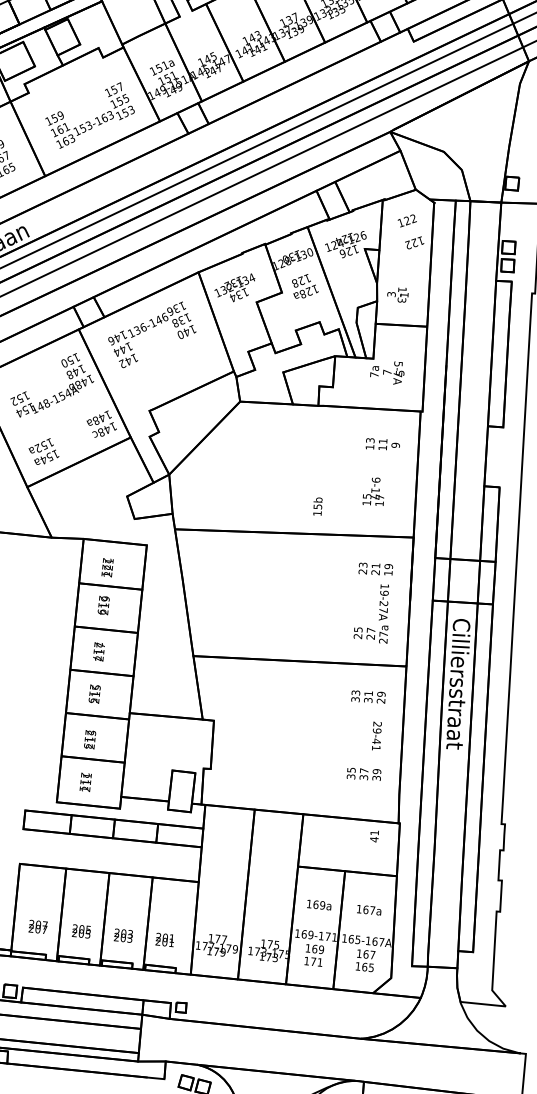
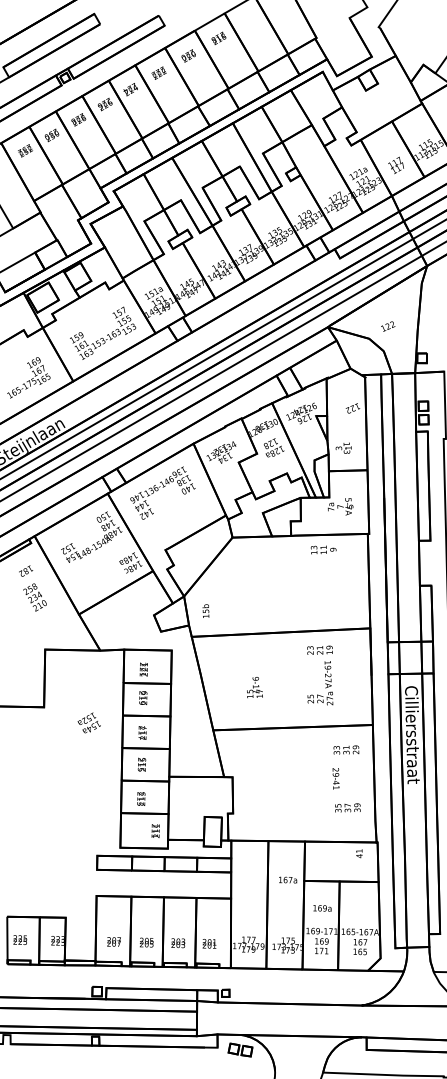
text: (407, 220) -> (388, 326), moved
text: (382, 444) -> (323, 549), moved
text: (43, 450) -> (88, 722), moved
text: (373, 491) -> (254, 687), moved
text: (317, 505) -> (205, 610), moved
text: (373, 602) -> (320, 675), moved
text: (376, 735) -> (335, 778), moved
text: (85, 781) -> (155, 830), moved
text: (369, 909) -> (288, 879), moved

